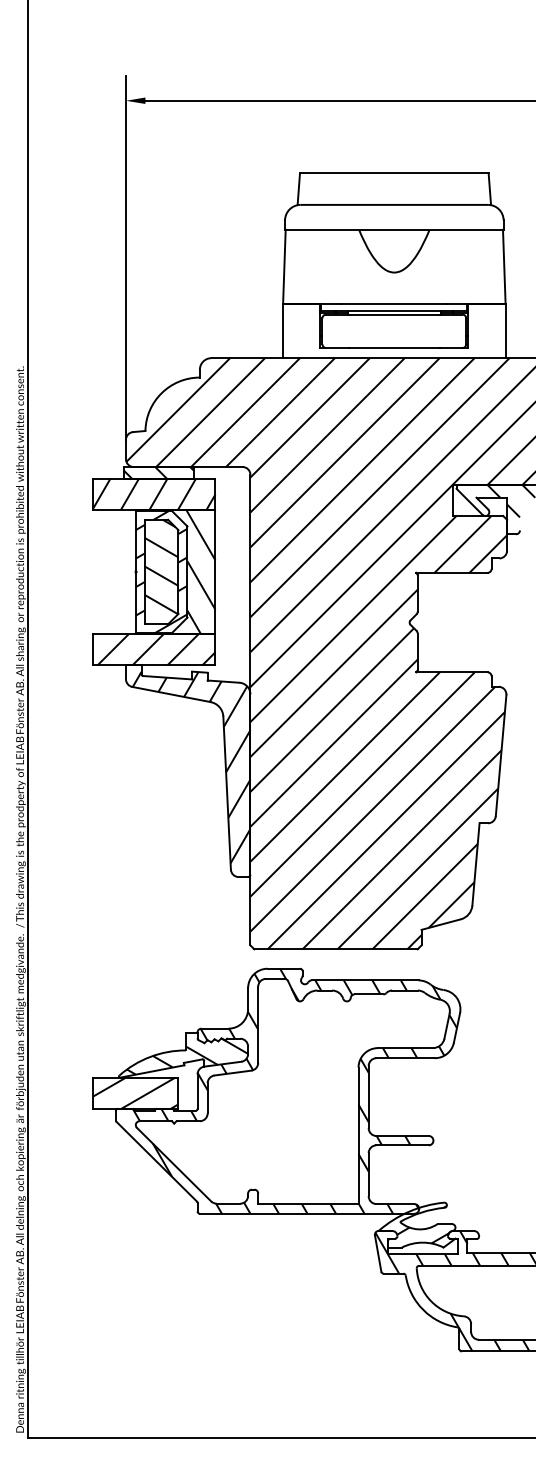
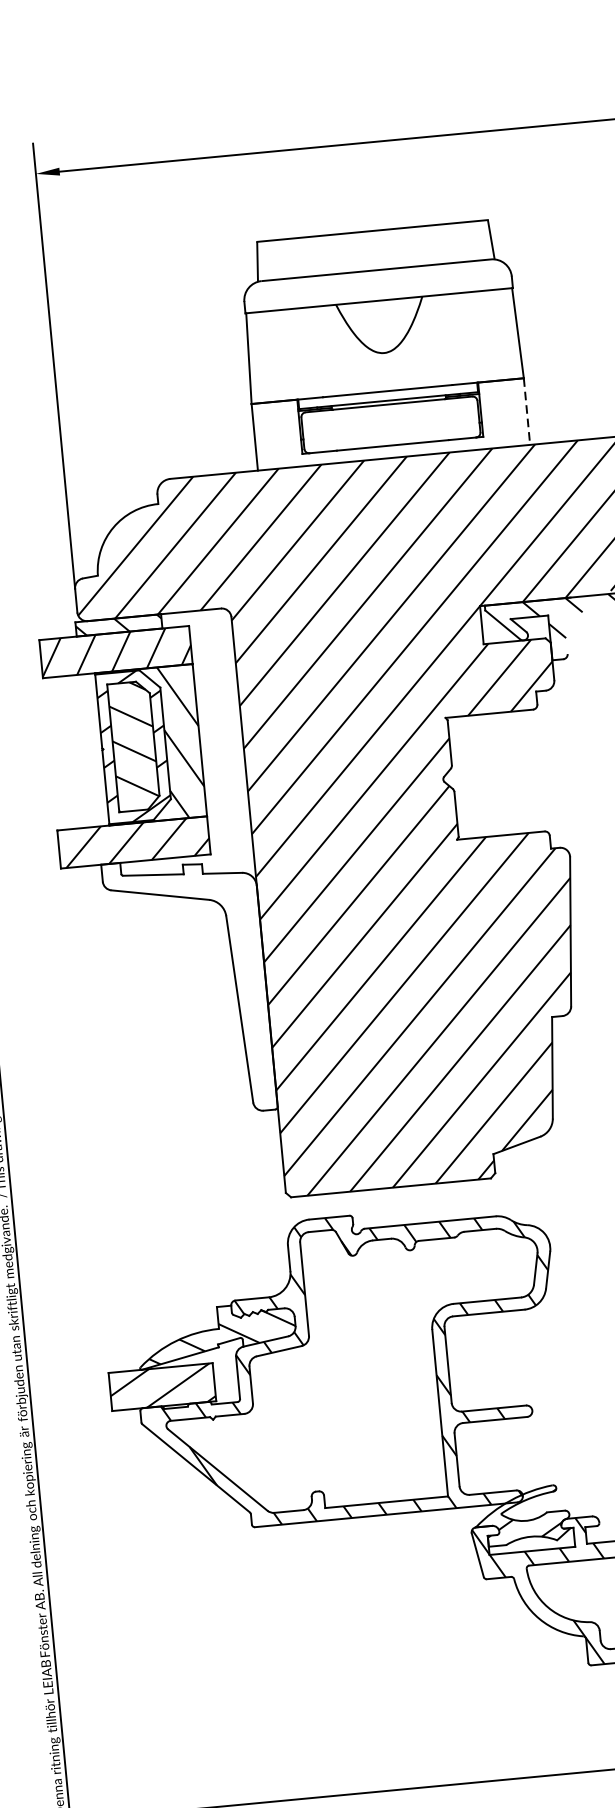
line: (505, 331) -> (526, 412), solid -> dashed
hatch: (191, 767) -> (193, 982), removed

